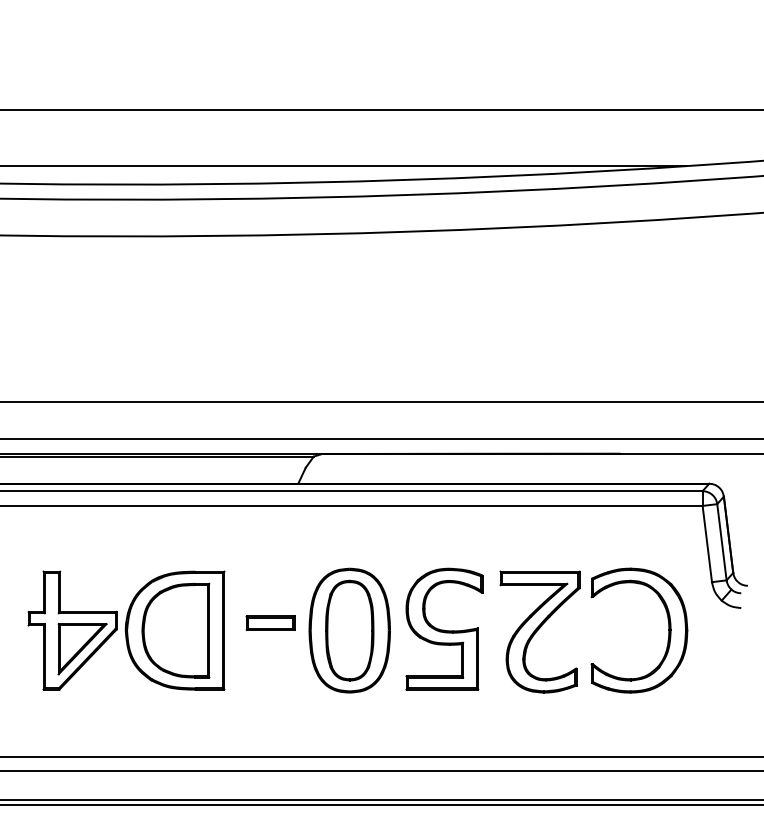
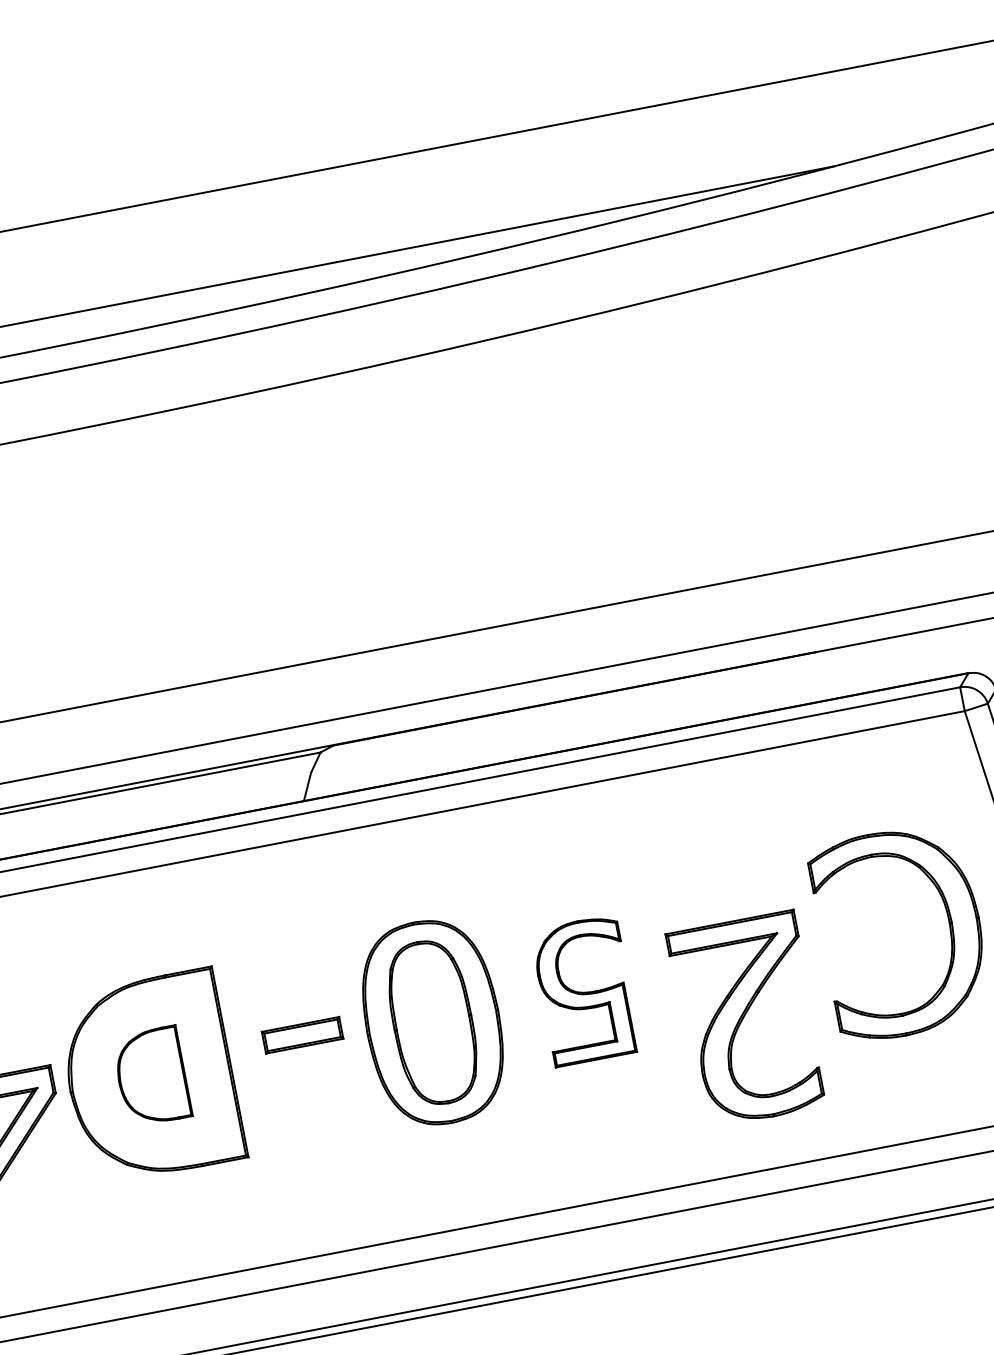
part: (444, 628) -> (585, 989), size x0.7
part: (175, 630) -> (151, 1076), size x0.6
part: (539, 631) -> (747, 1018), moved

